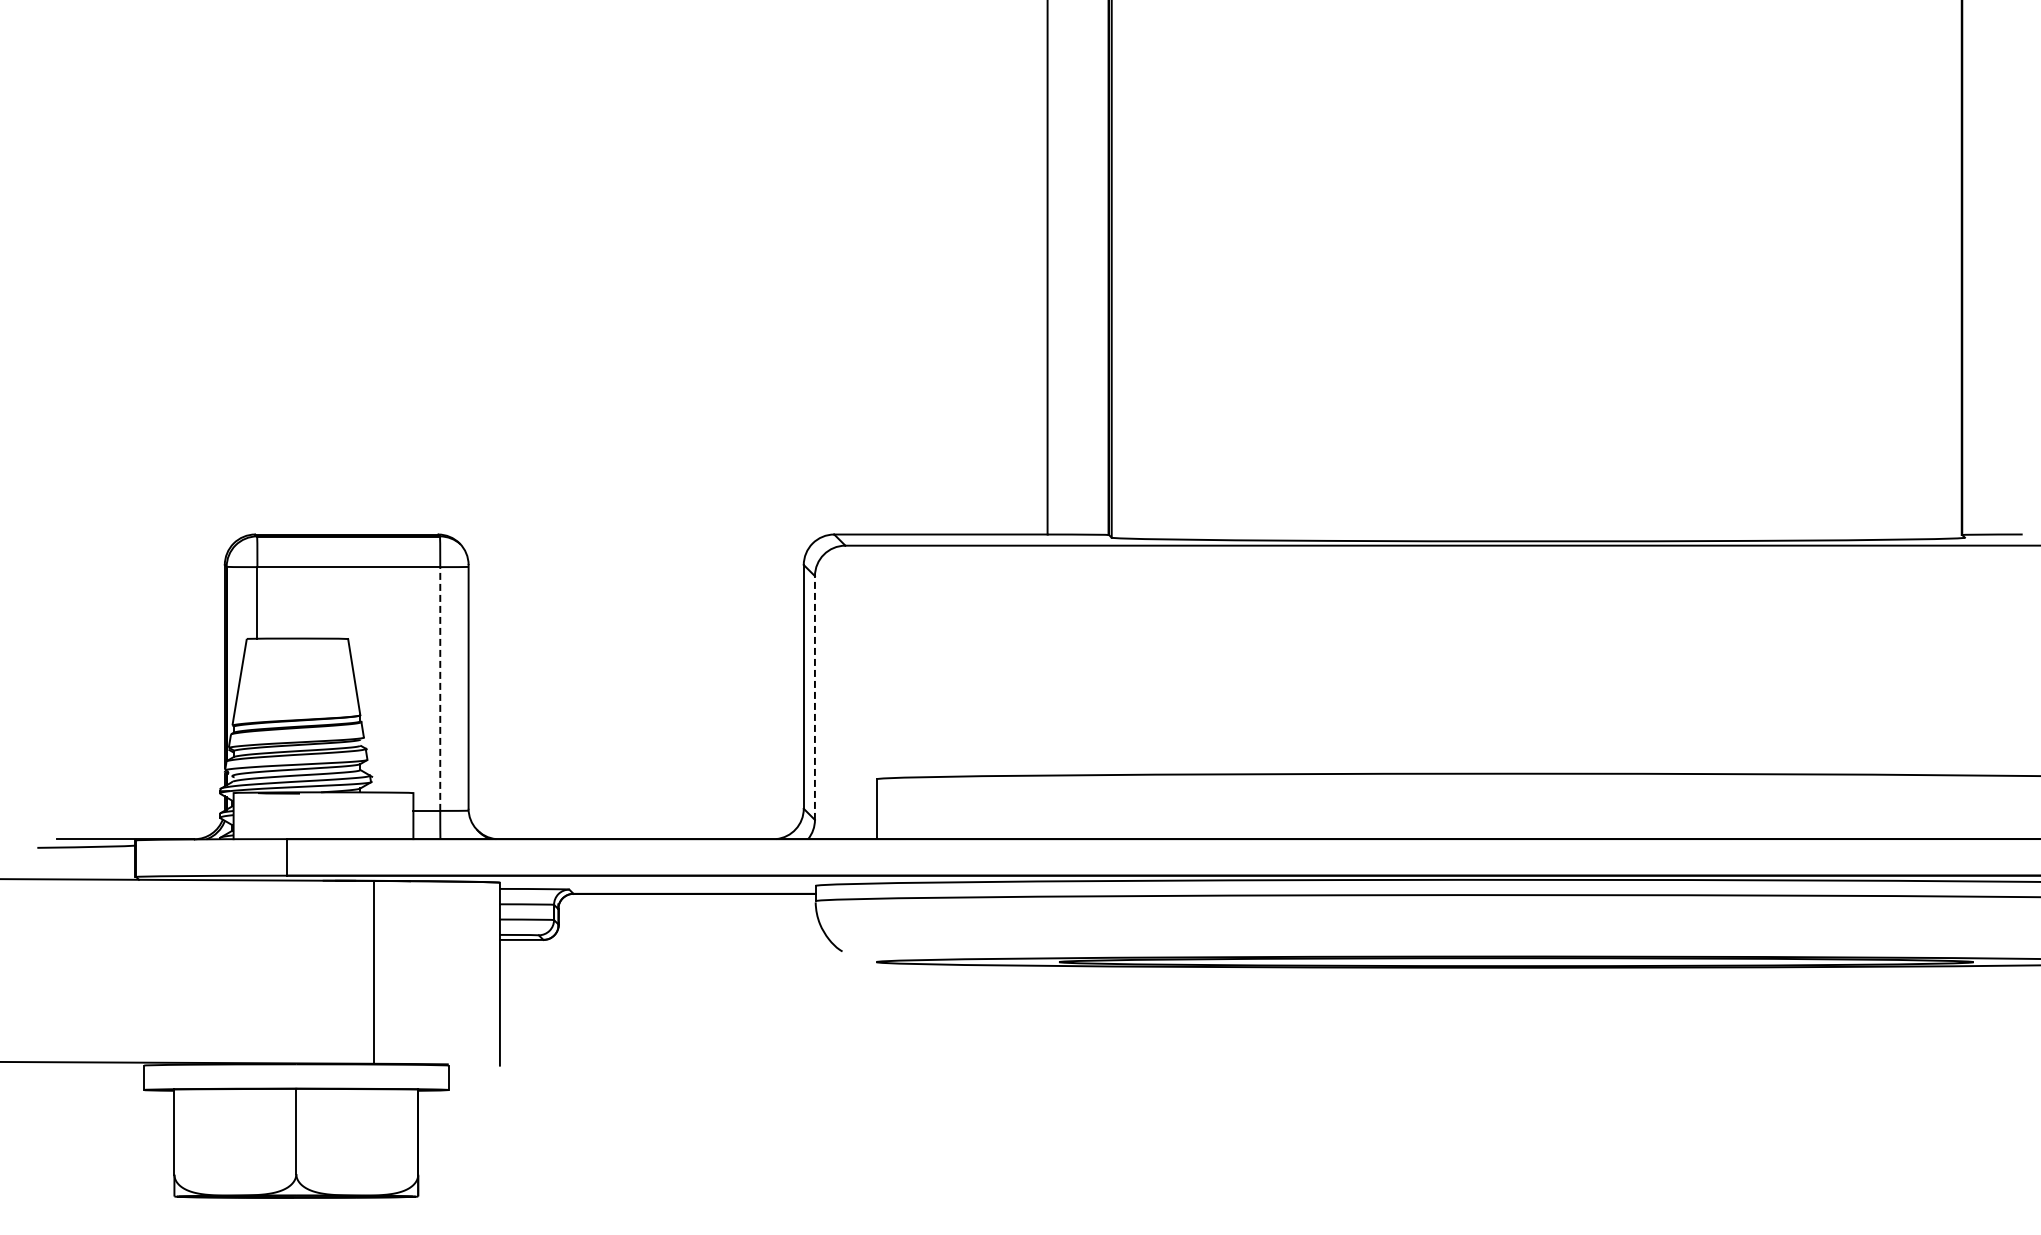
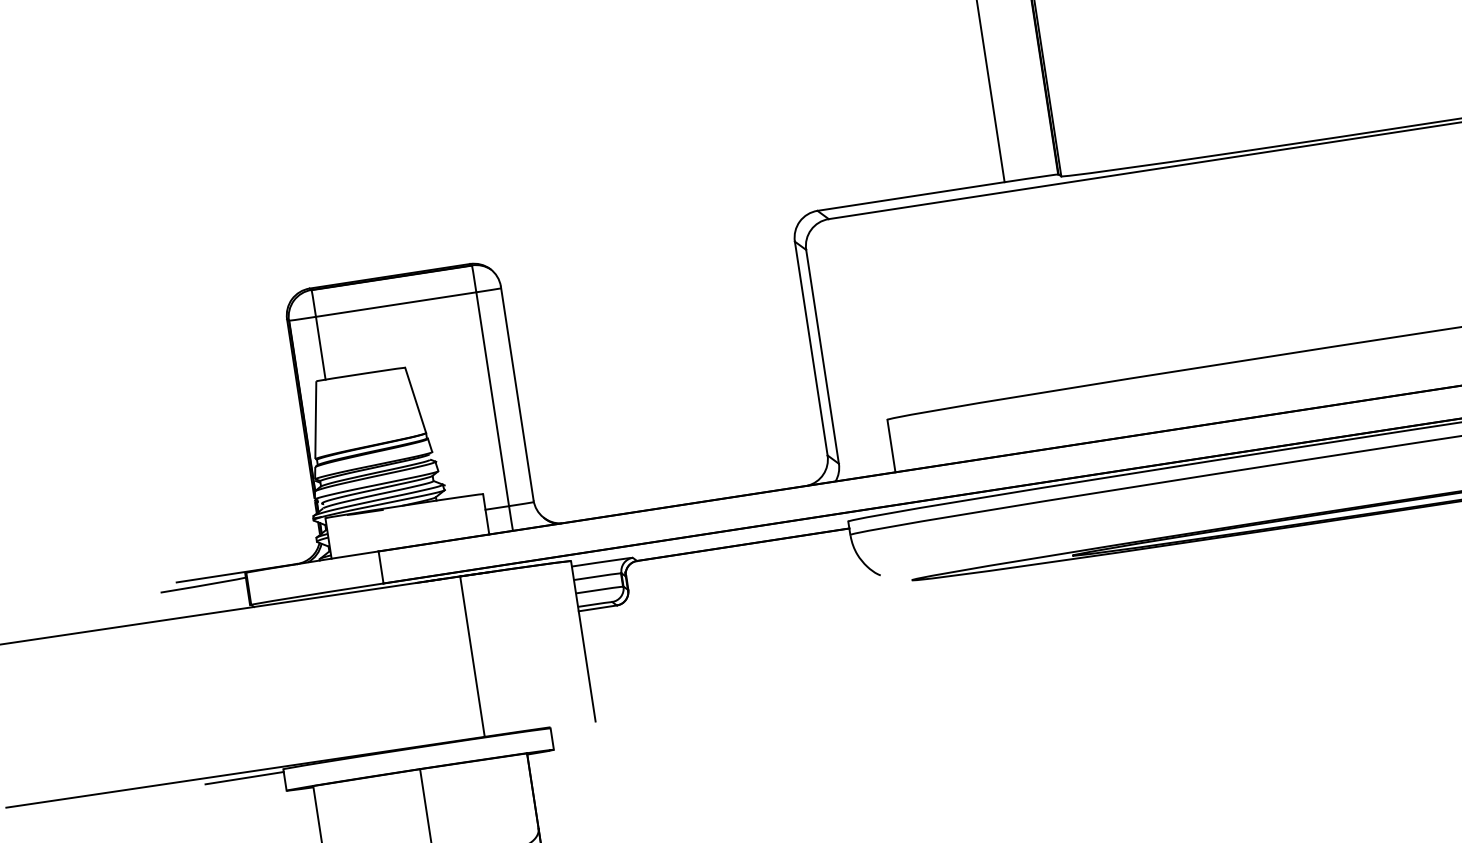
line: (440, 689) -> (492, 399), dashed -> solid
line: (814, 698) -> (822, 357), dashed -> solid
line: (98, 1068) -> (243, 777), added

